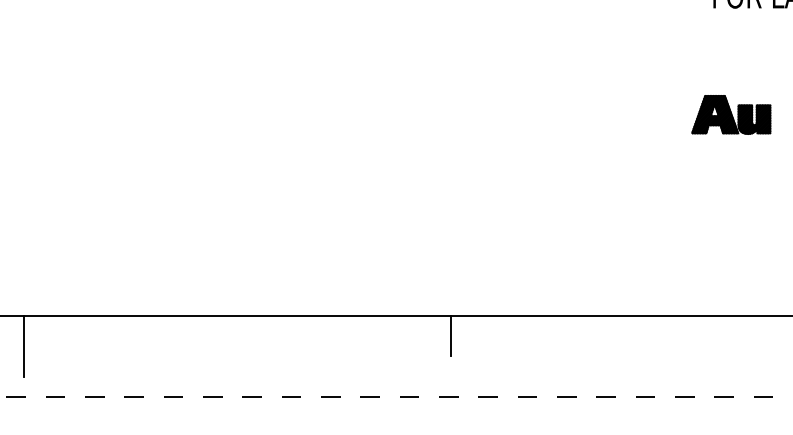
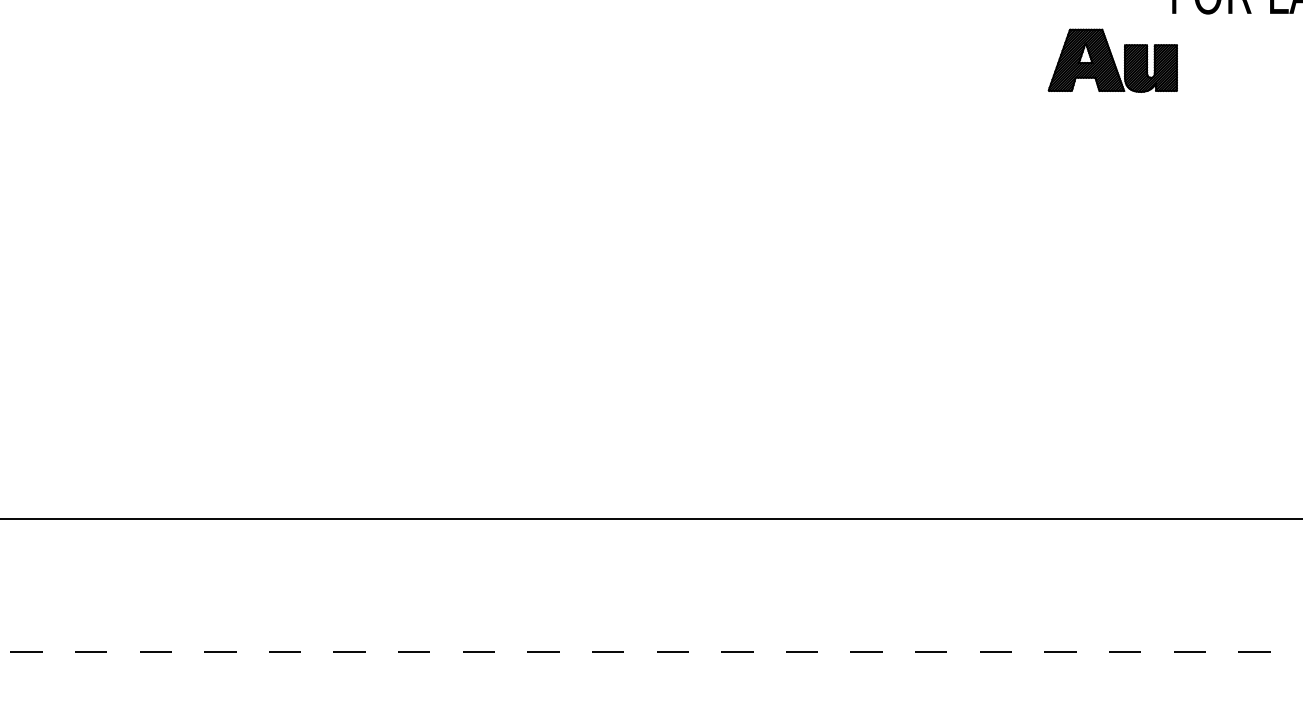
part: (731, 114) -> (1113, 60), moved
line: (450, 335) -> (740, 551), removed
line: (24, 345) -> (40, 567), removed

